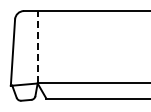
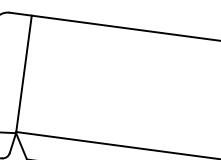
line: (37, 46) -> (23, 73), dashed -> solid

